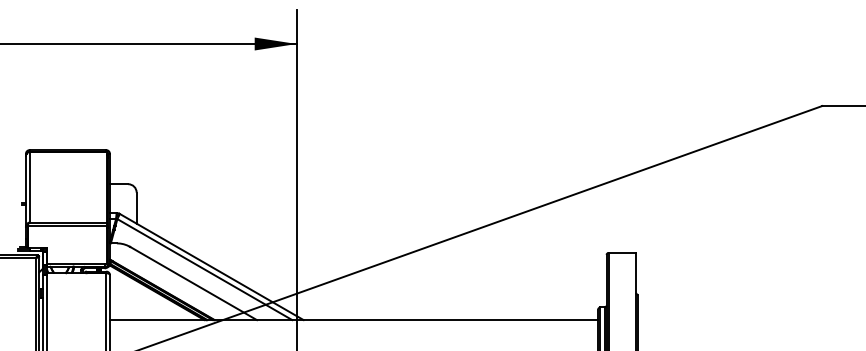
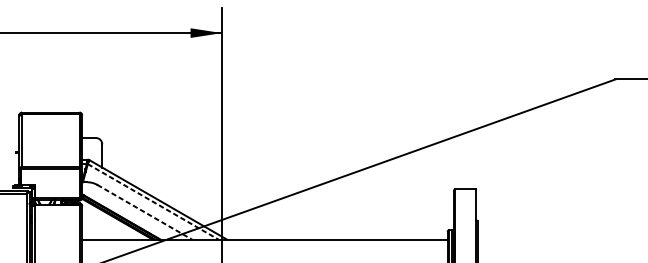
line: (204, 269) -> (153, 201), solid -> dashed
line: (194, 283) -> (145, 212), solid -> dashed

